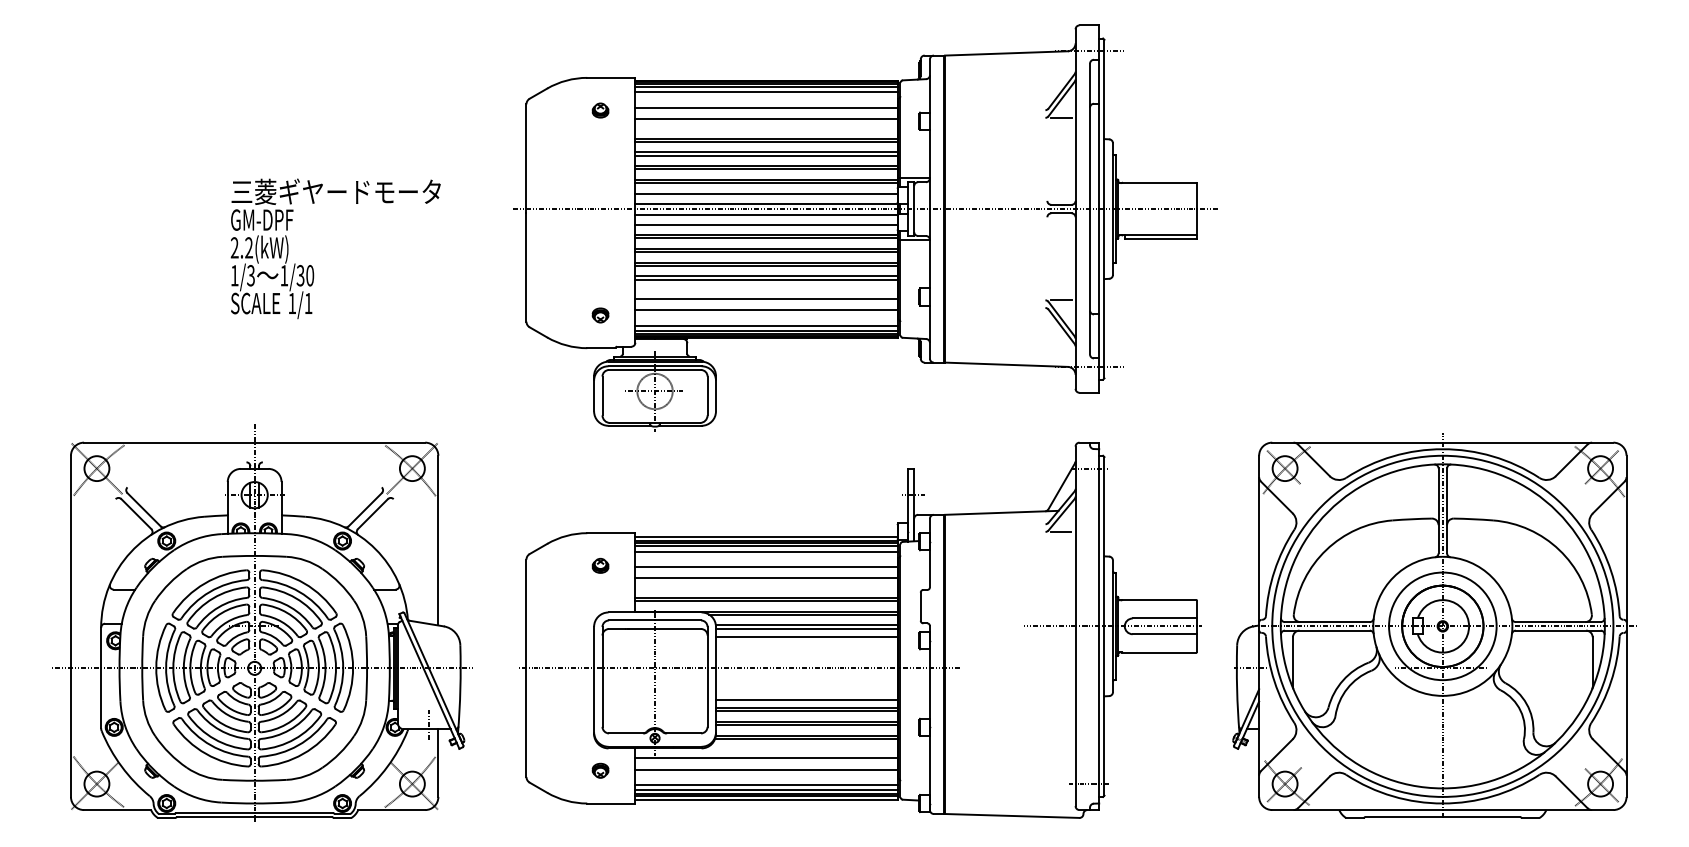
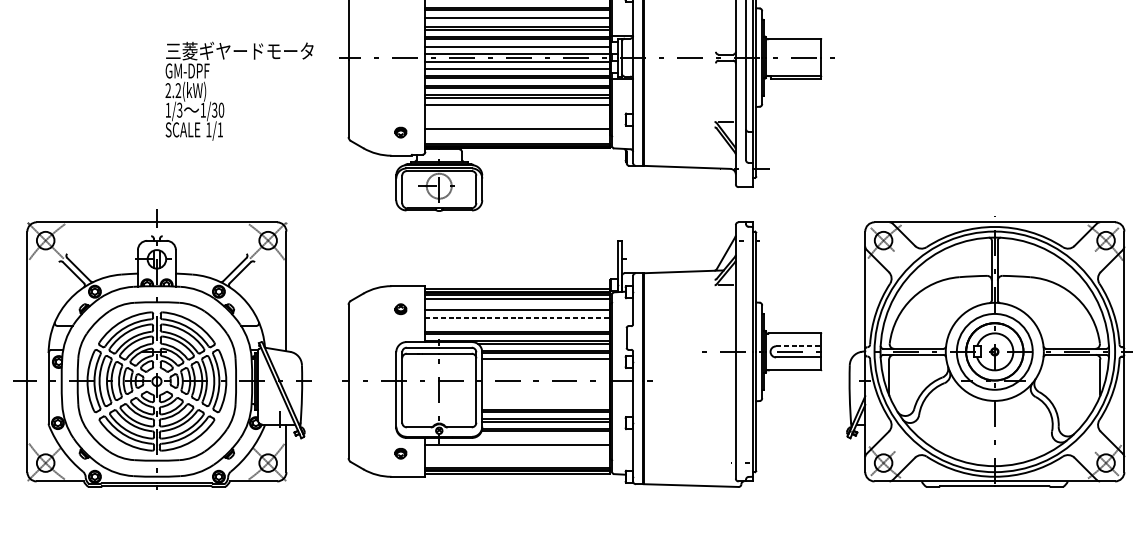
line: (766, 155) -> (517, 19), removed
text: (335, 248) -> (239, 91), moved
line: (766, 279) -> (517, 107), removed
line: (766, 299) -> (517, 121), removed
line: (766, 325) -> (517, 139), removed
line: (767, 578) -> (518, 318), solid -> dashed
line: (1165, 618) -> (799, 346), solid -> dashed
line: (806, 699) -> (546, 403), removed
line: (766, 769) -> (517, 452), removed
line: (766, 785) -> (517, 464), removed

